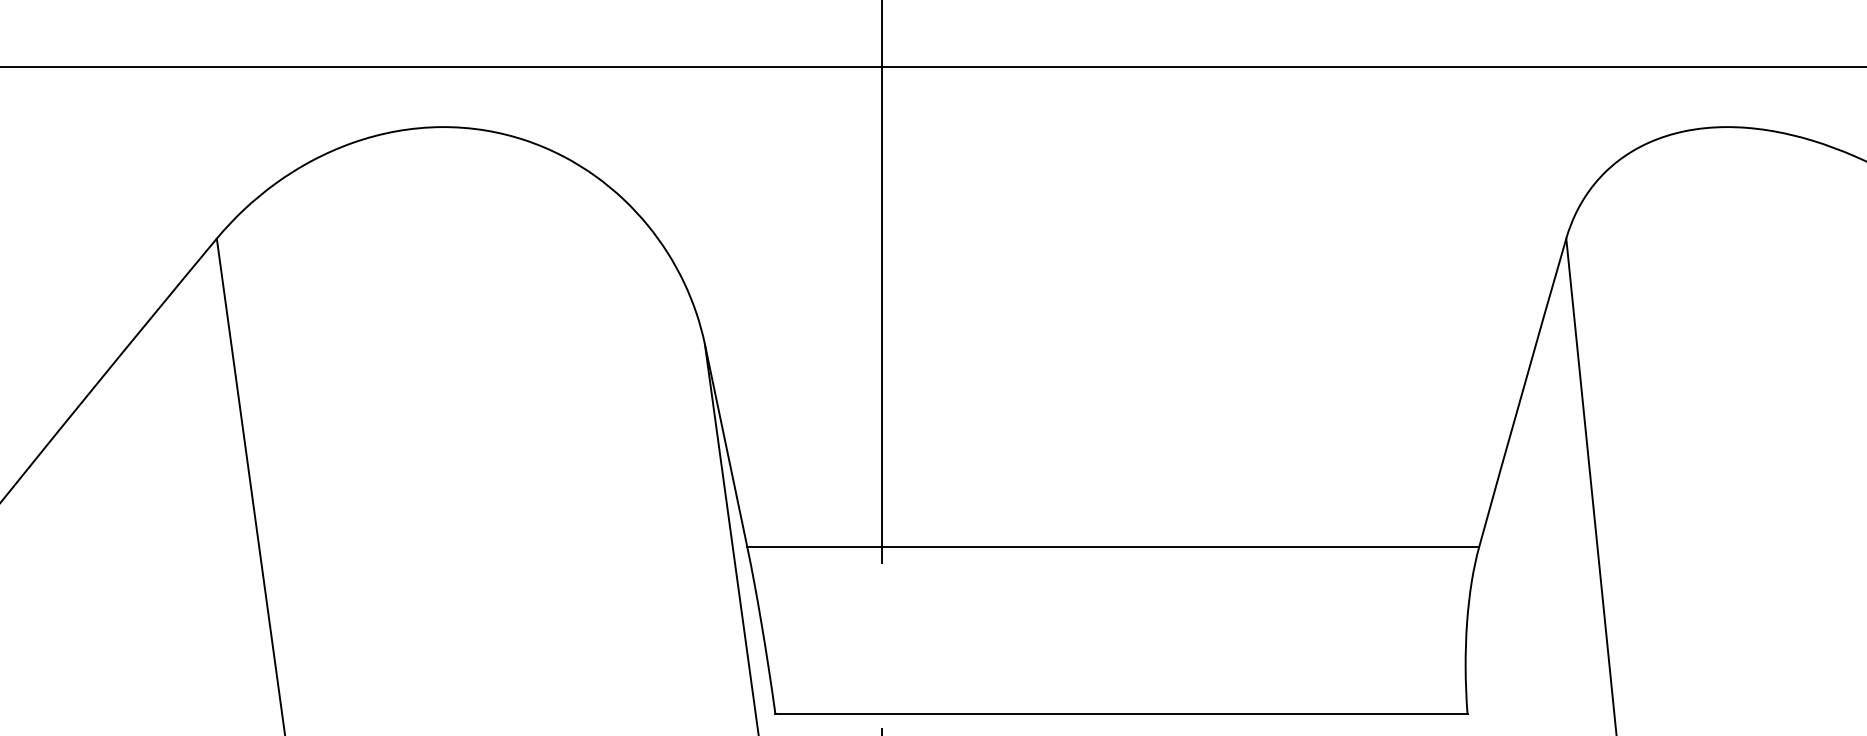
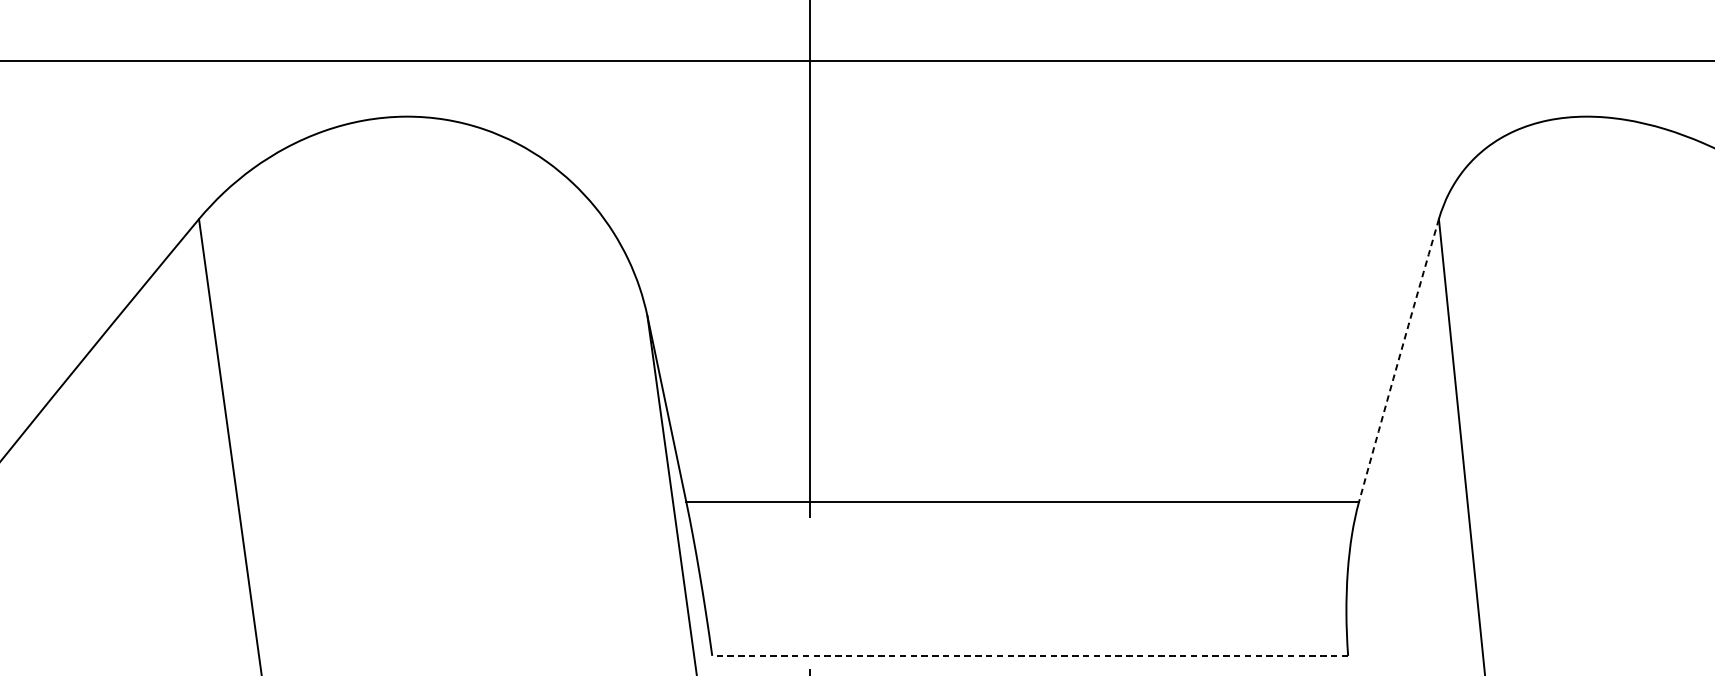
arc: (1522, 392) -> (1398, 360), solid -> dashed
line: (1120, 713) -> (1029, 655), solid -> dashed

